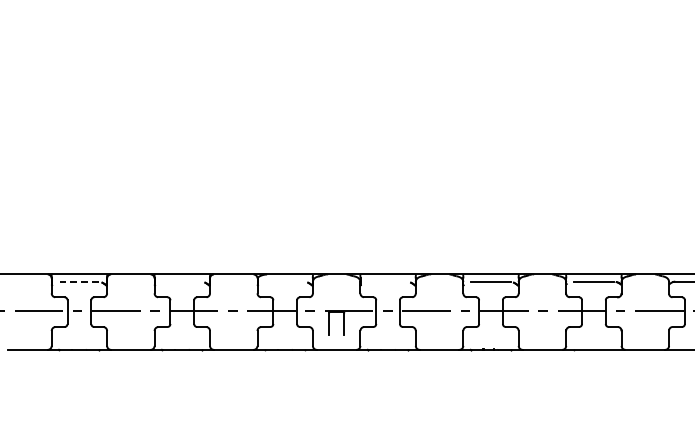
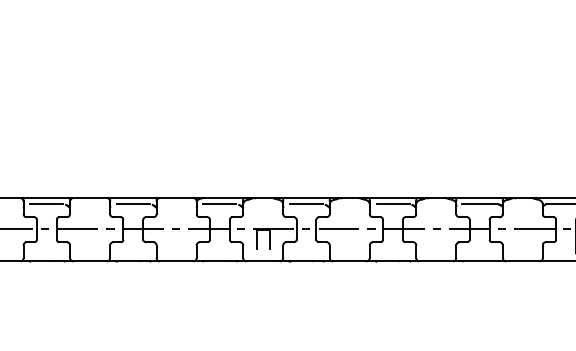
line: (79, 281) -> (46, 203), dashed -> solid
line: (181, 281) -> (132, 203), added
line: (284, 281) -> (219, 203), added
line: (387, 281) -> (305, 203), added

